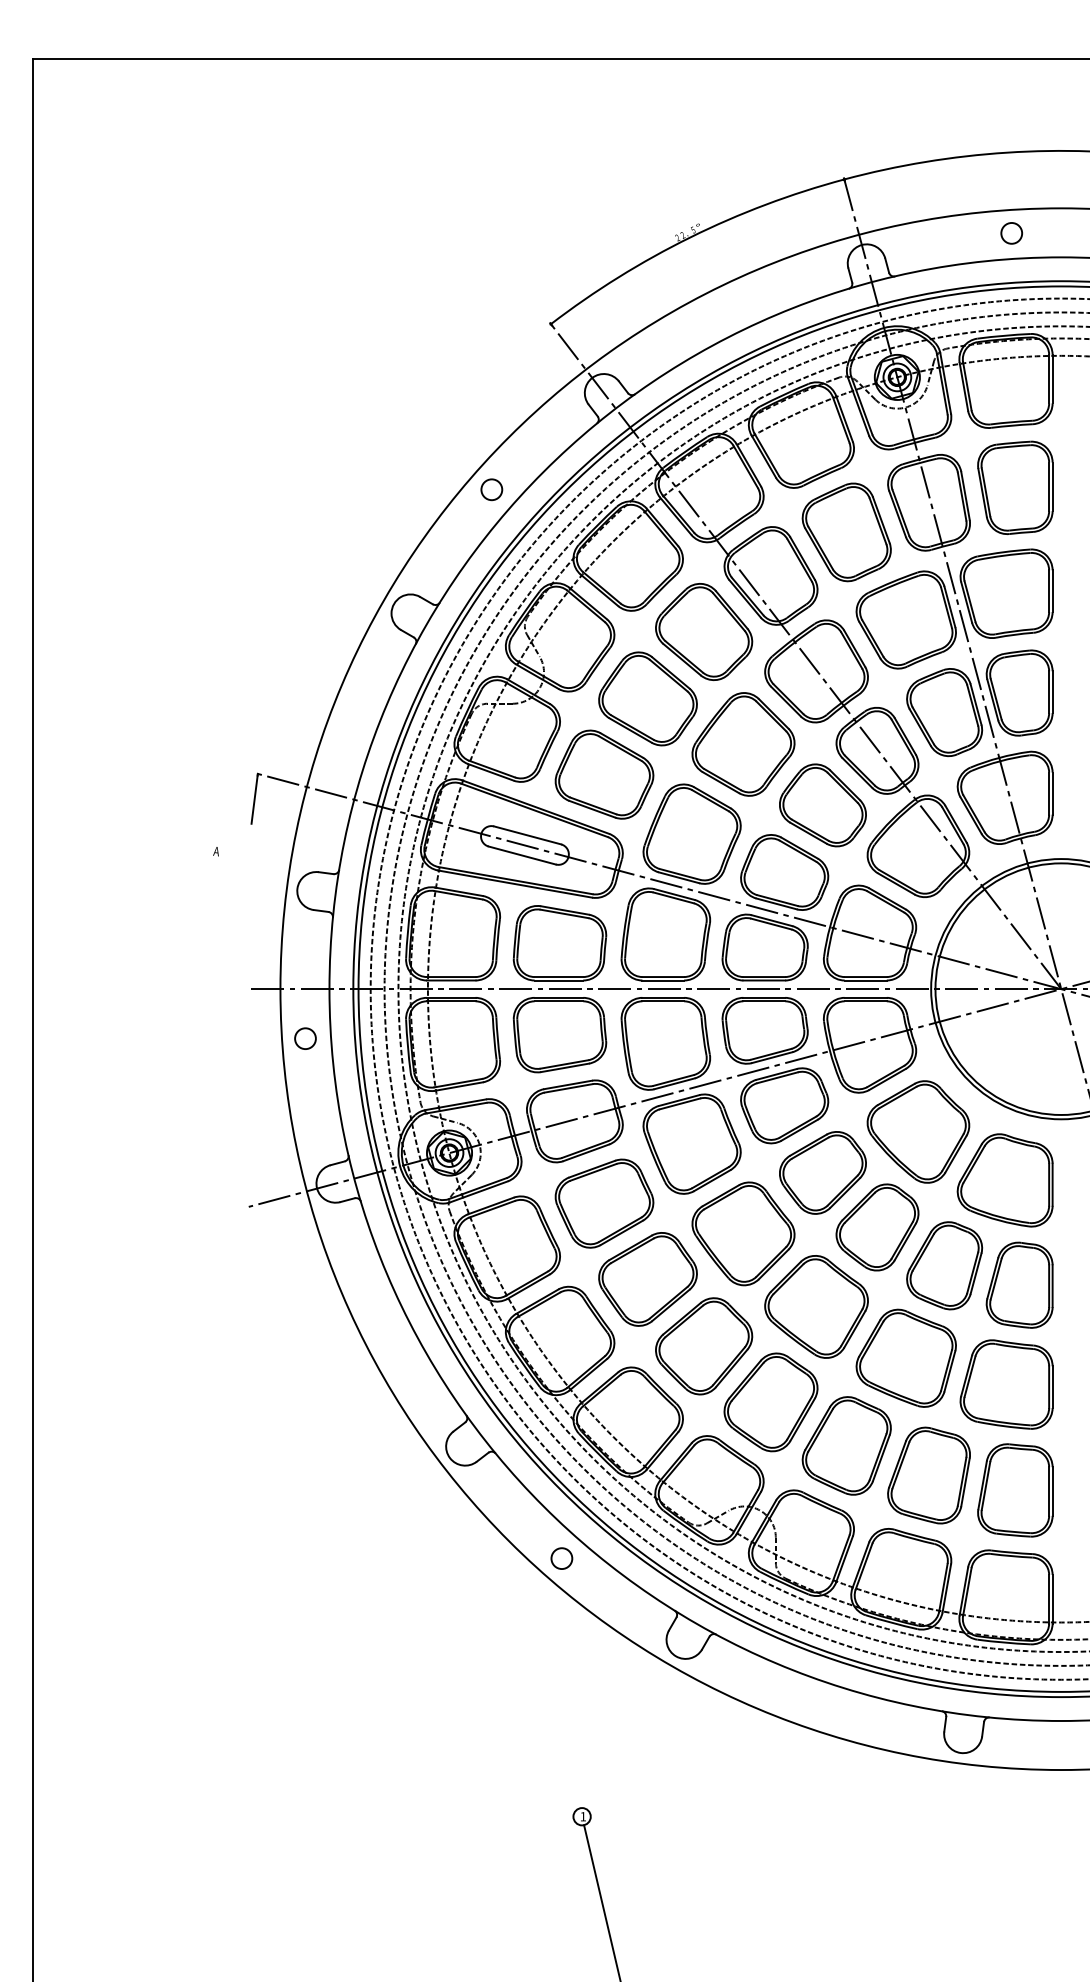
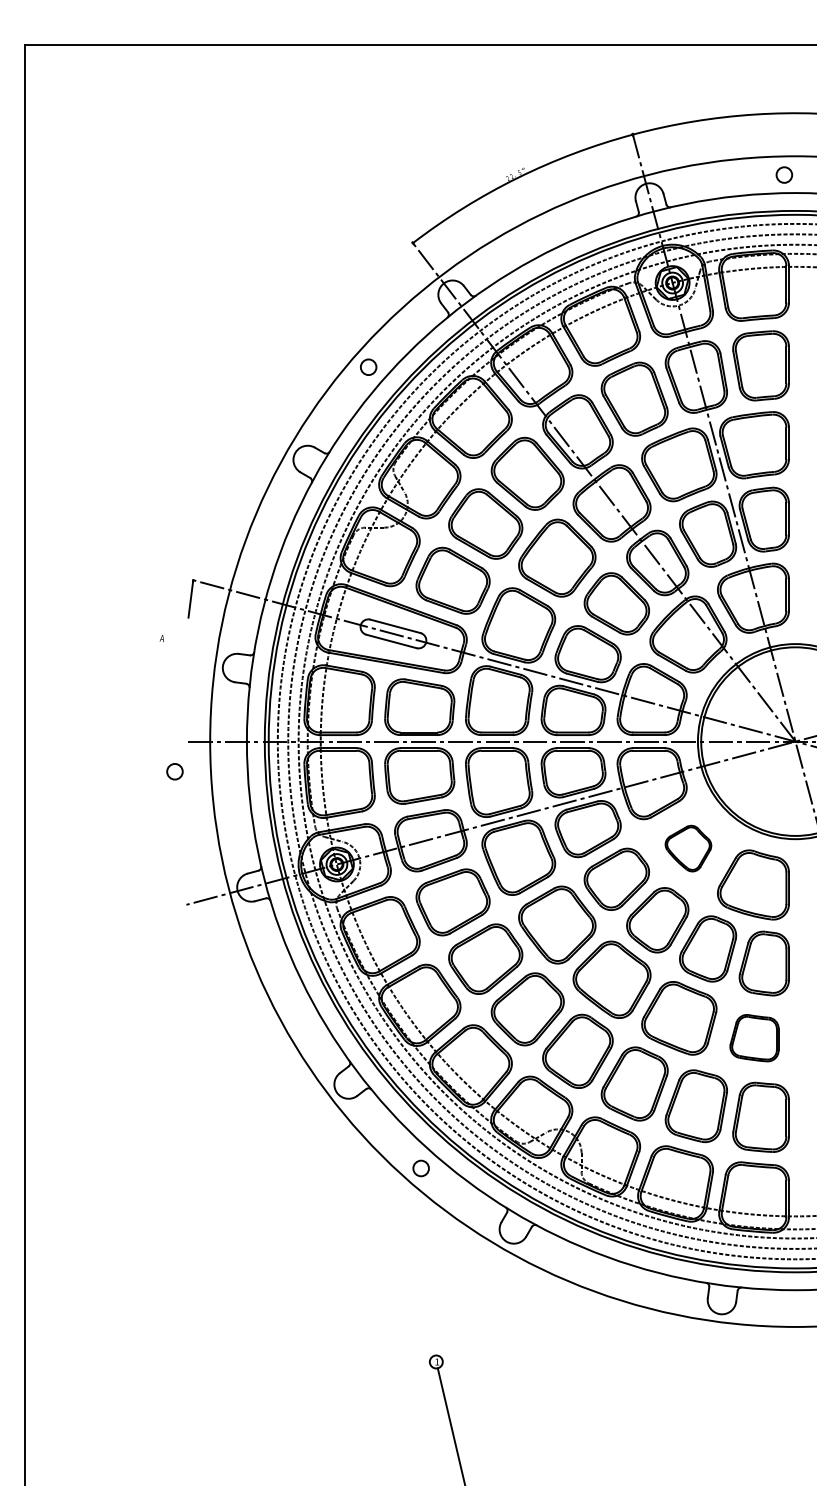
circle: (1011, 232) -> (784, 174), moved
circle: (304, 1038) -> (174, 771), moved
part: (918, 1131) -> (688, 848), size x0.6
part: (1006, 1385) -> (754, 1038), size x0.7

